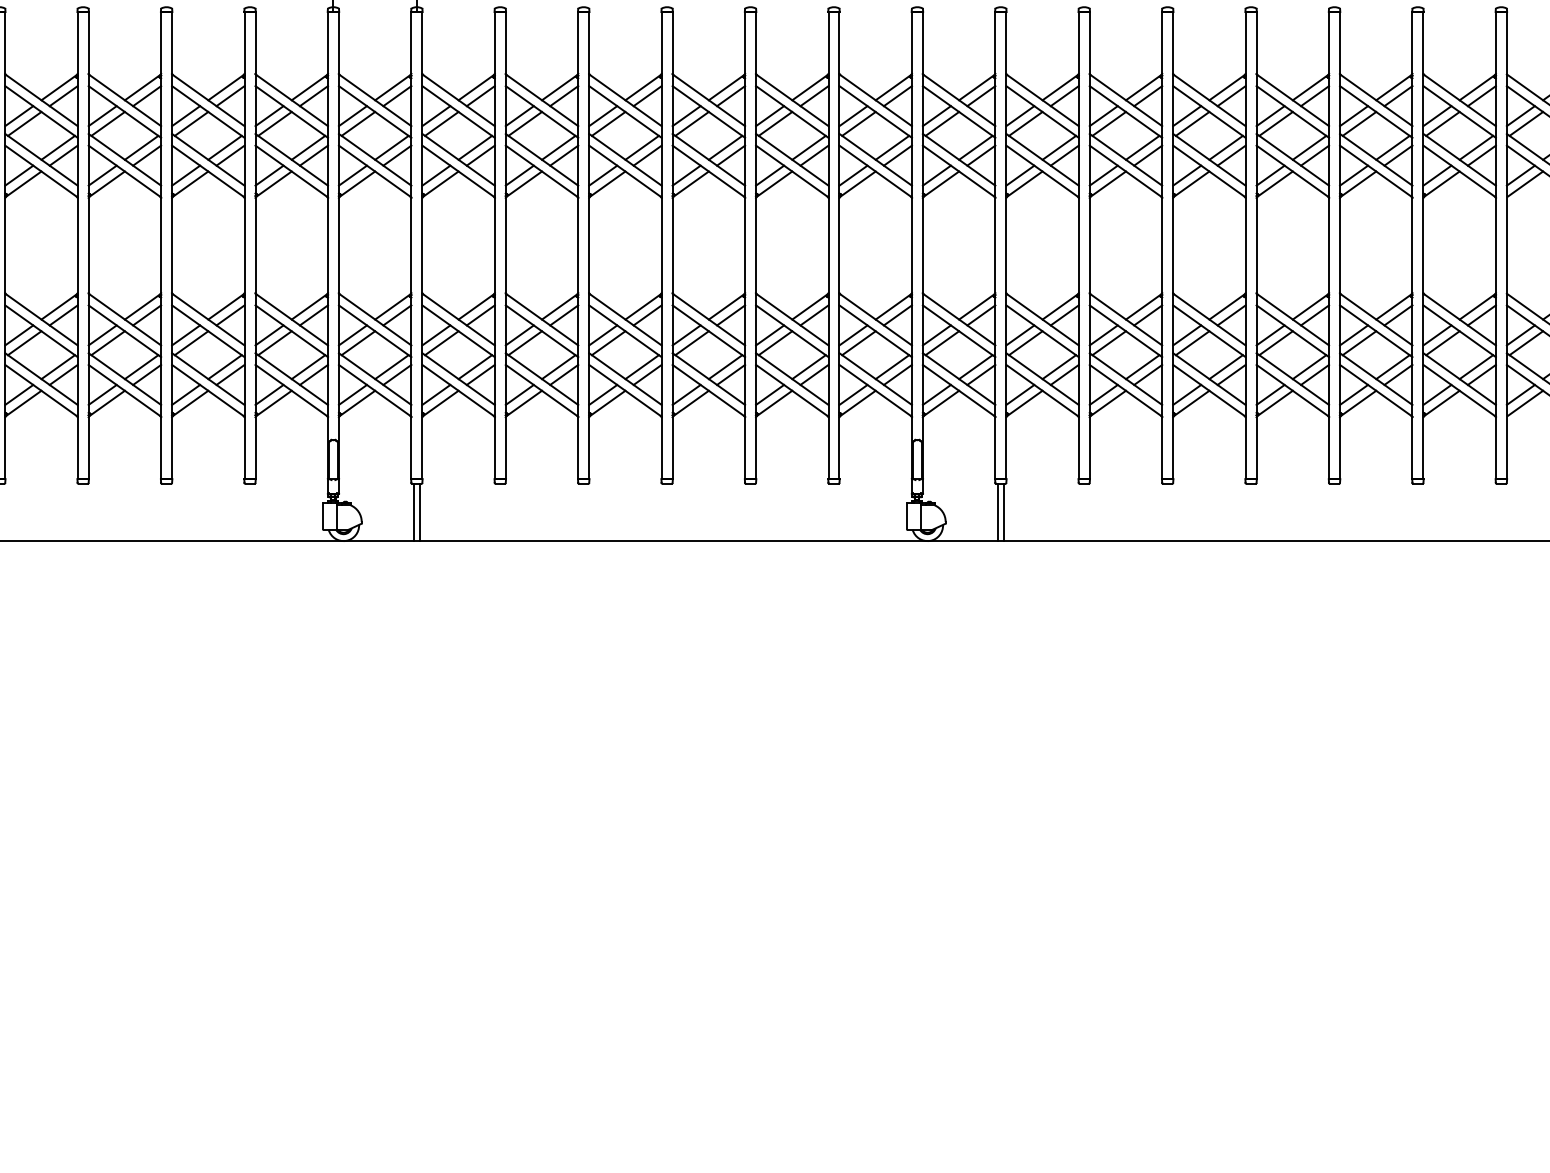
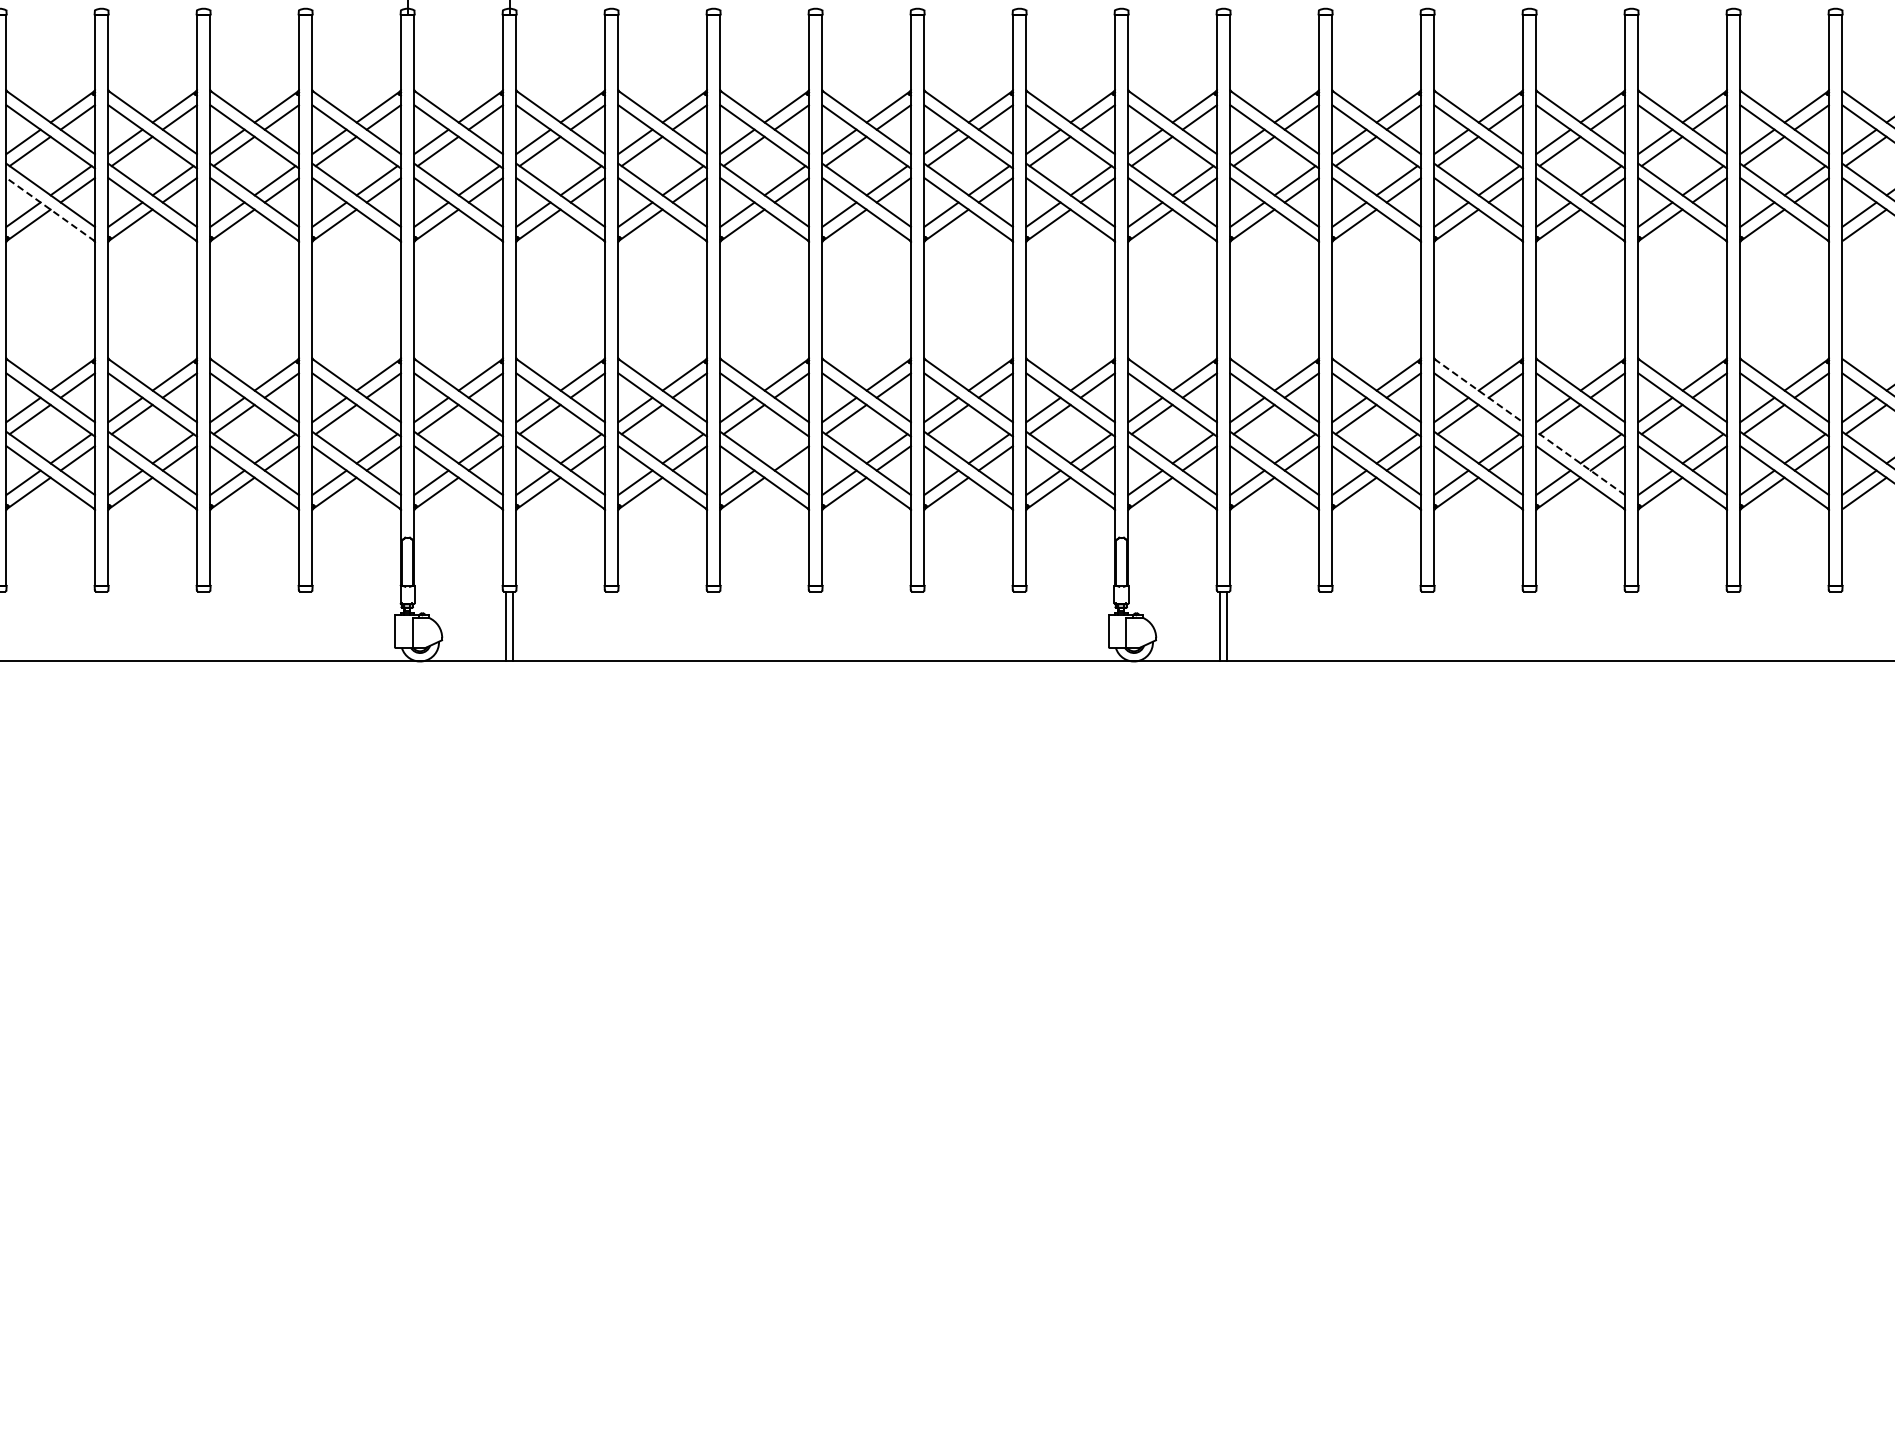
line: (41, 171) -> (50, 209), solid -> dashed
line: (1210, 319) -> (1479, 390), solid -> dashed
line: (641, 366) -> (784, 448), removed
line: (1292, 379) -> (1580, 463), solid -> dashed

